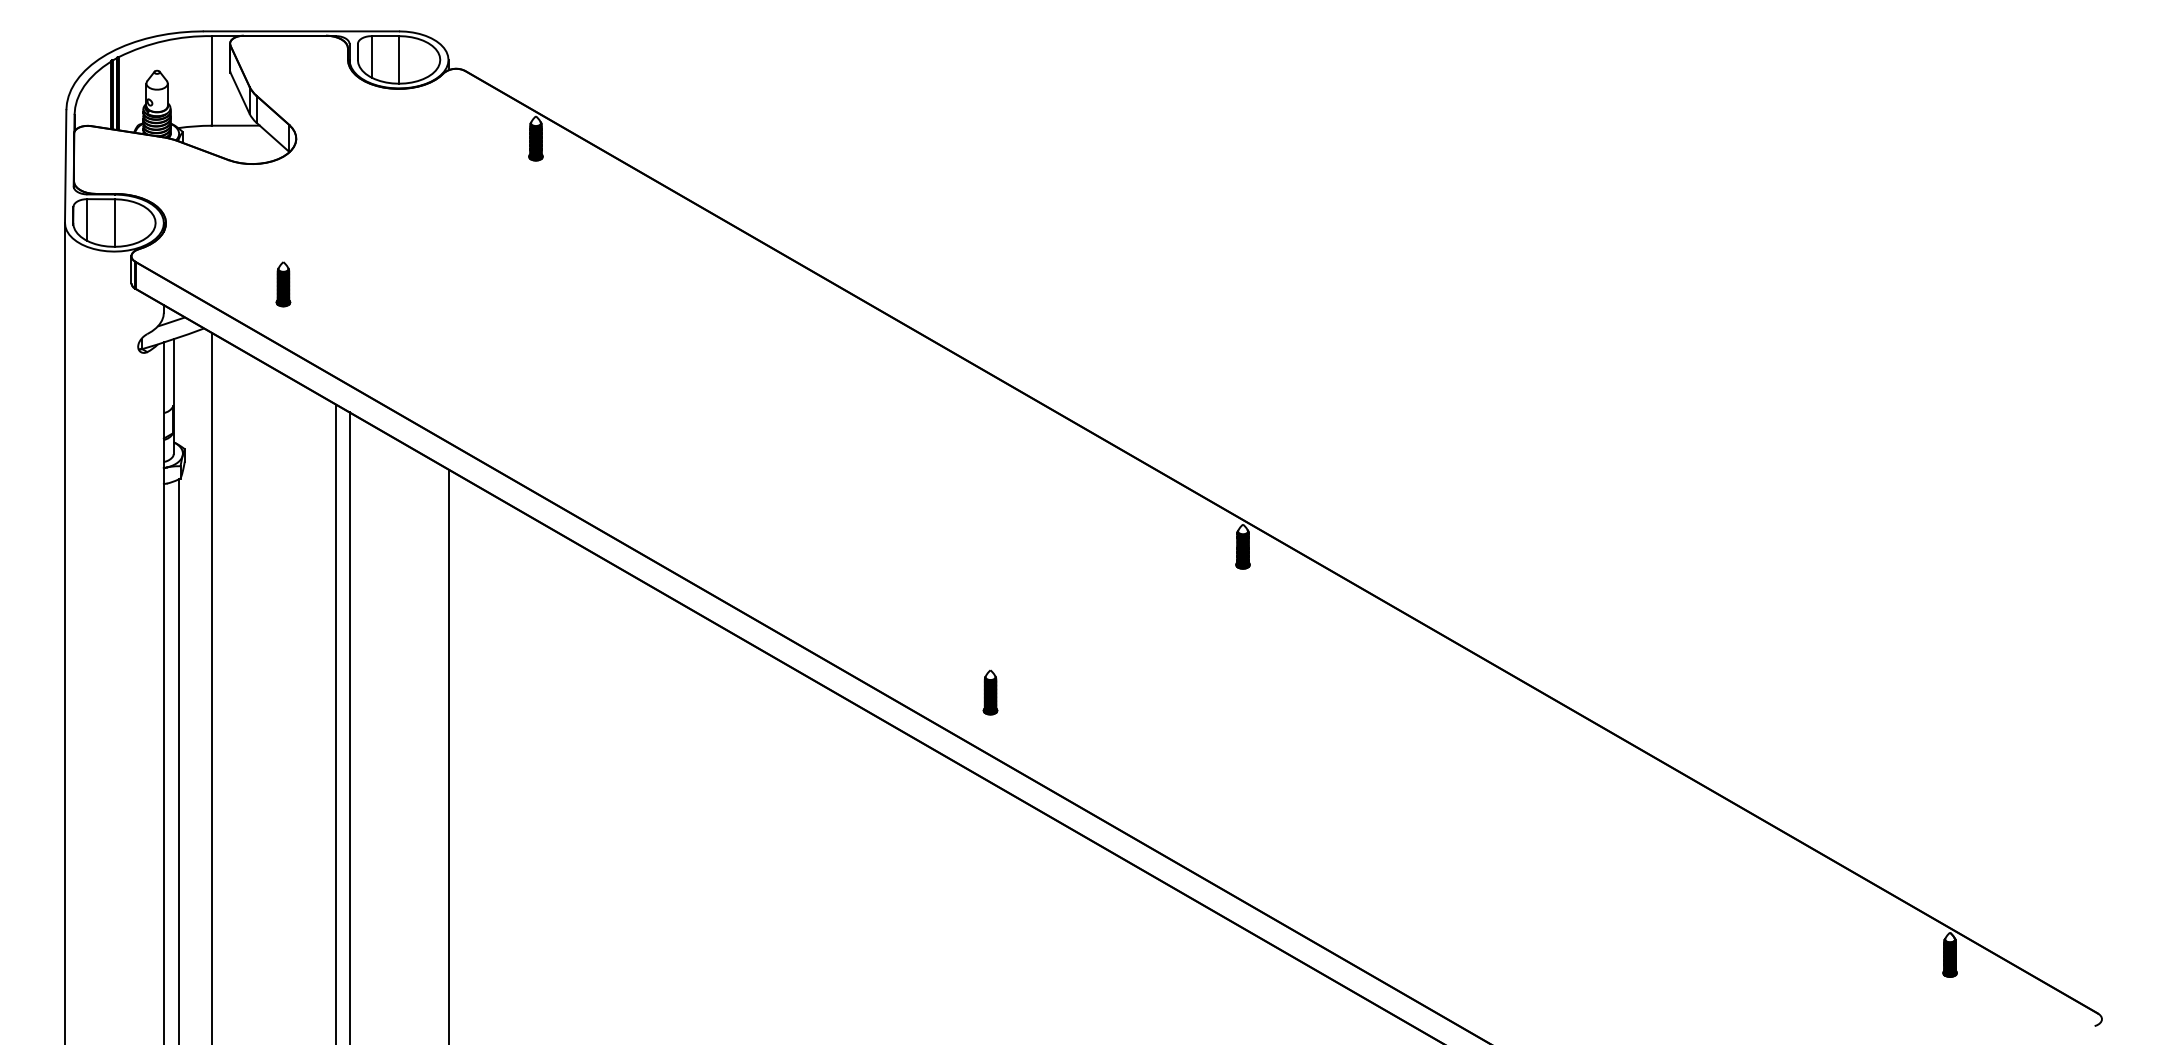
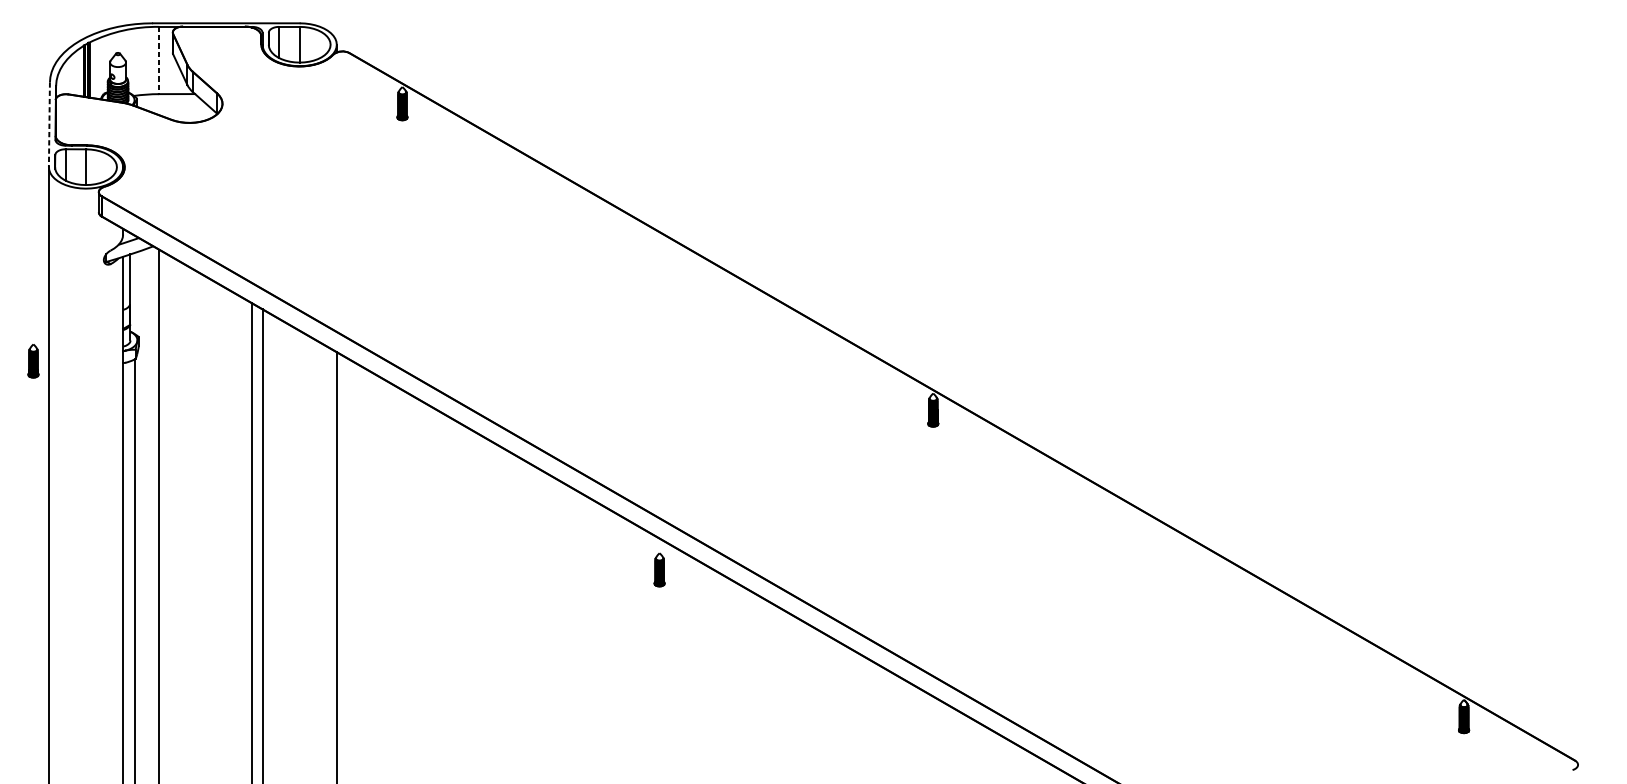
line: (211, 81) -> (158, 60), solid -> dashed
line: (65, 167) -> (49, 125), solid -> dashed
part: (283, 284) -> (33, 361), moved
part: (990, 692) -> (659, 569), moved

